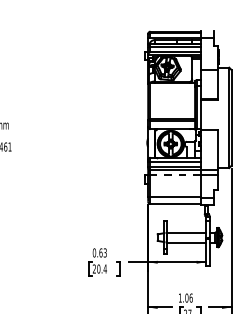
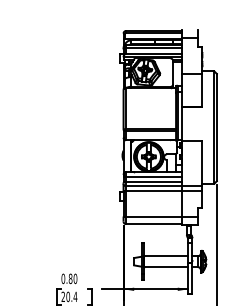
line: (175, 174) -> (154, 191), dashed -> solid
text: (102, 252) -> (72, 278), 0.63 -> 0.80

